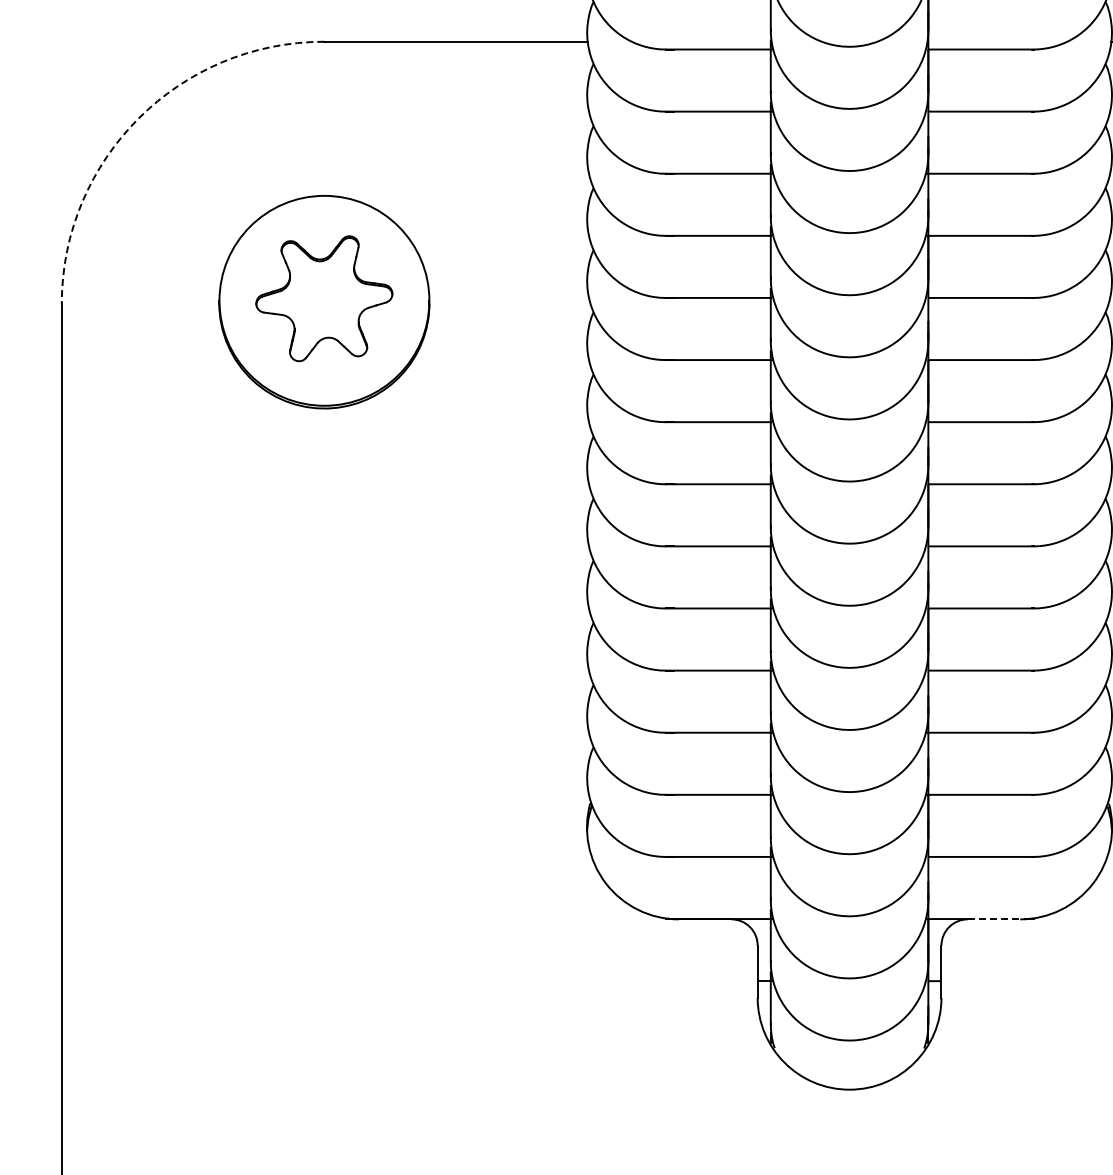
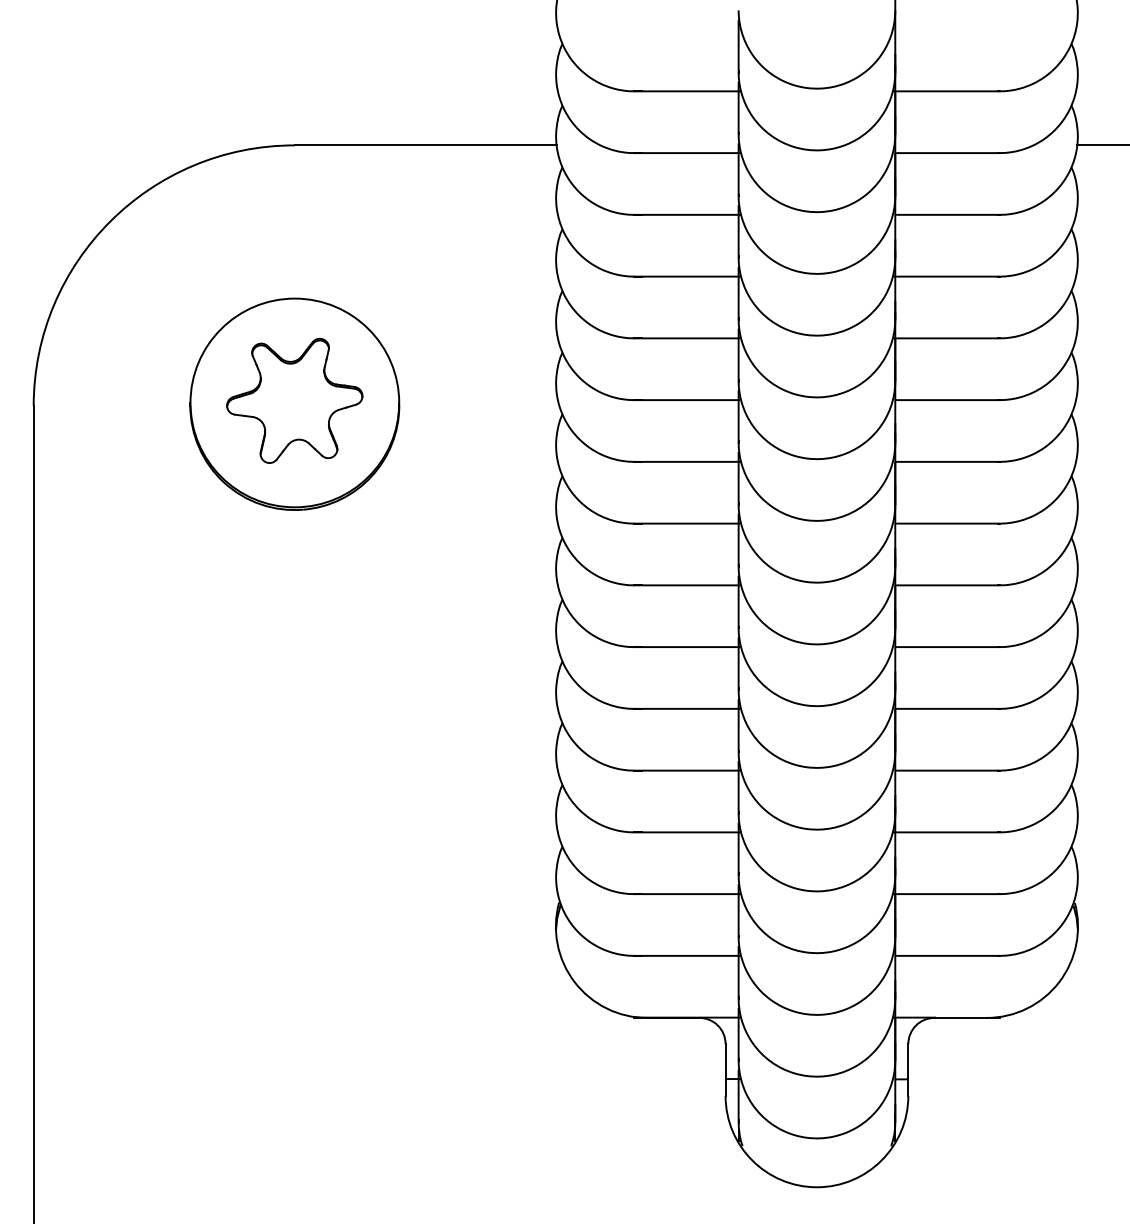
arc: (139, 118) -> (110, 221), dashed -> solid
line: (994, 918) -> (961, 1017), dashed -> solid

